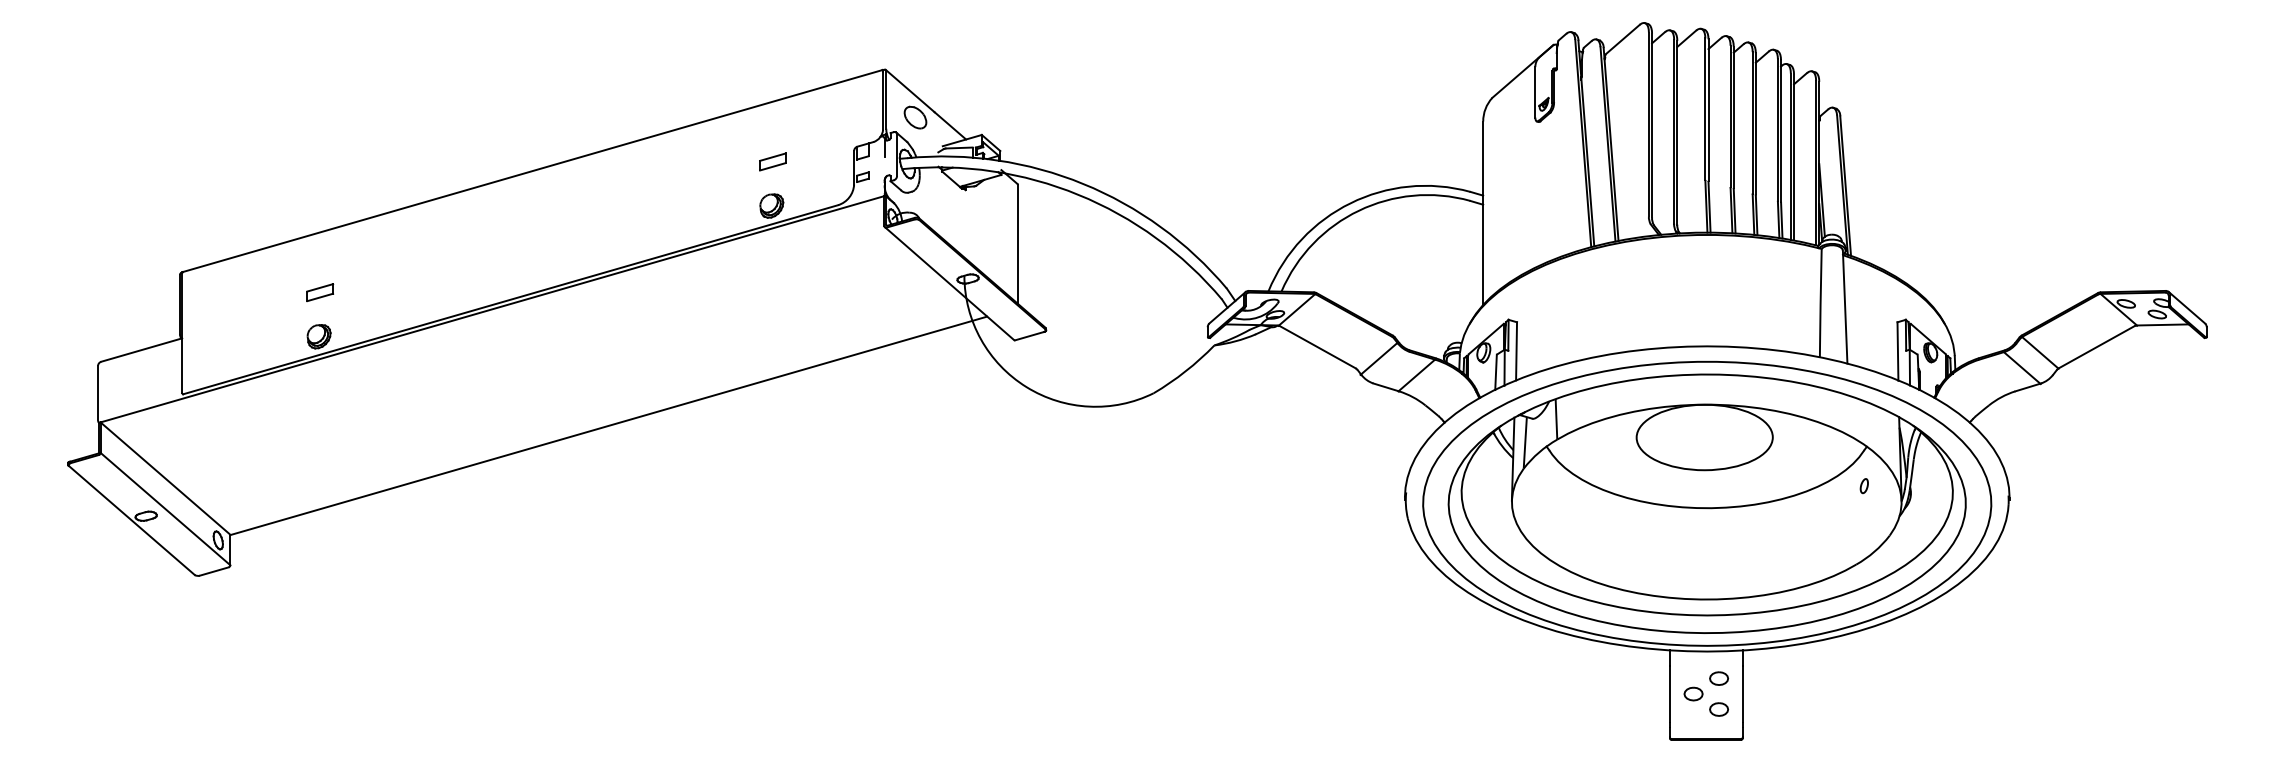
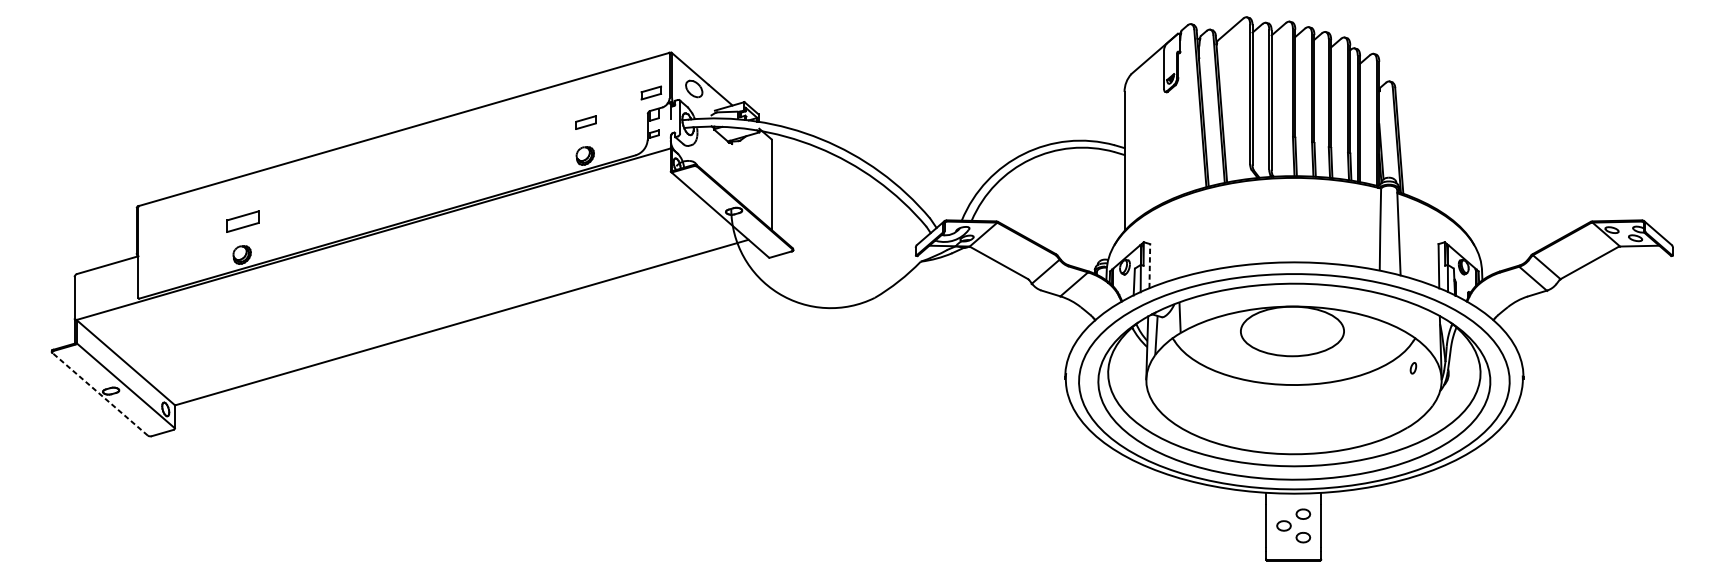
part: (858, 122) -> (651, 92), added
part: (320, 292) -> (243, 221), size x1.6
line: (1516, 350) -> (1149, 265), solid -> dashed
line: (131, 520) -> (99, 394), solid -> dashed

